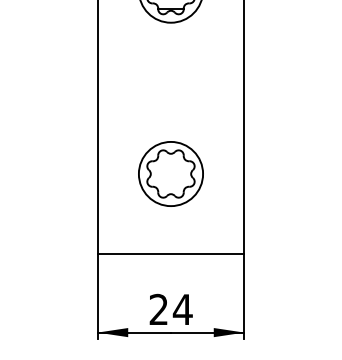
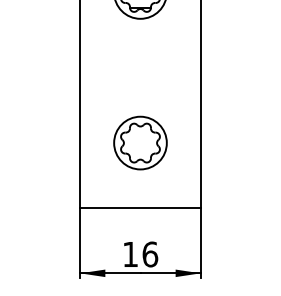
text: (170, 309) -> (140, 254), 24 -> 16

